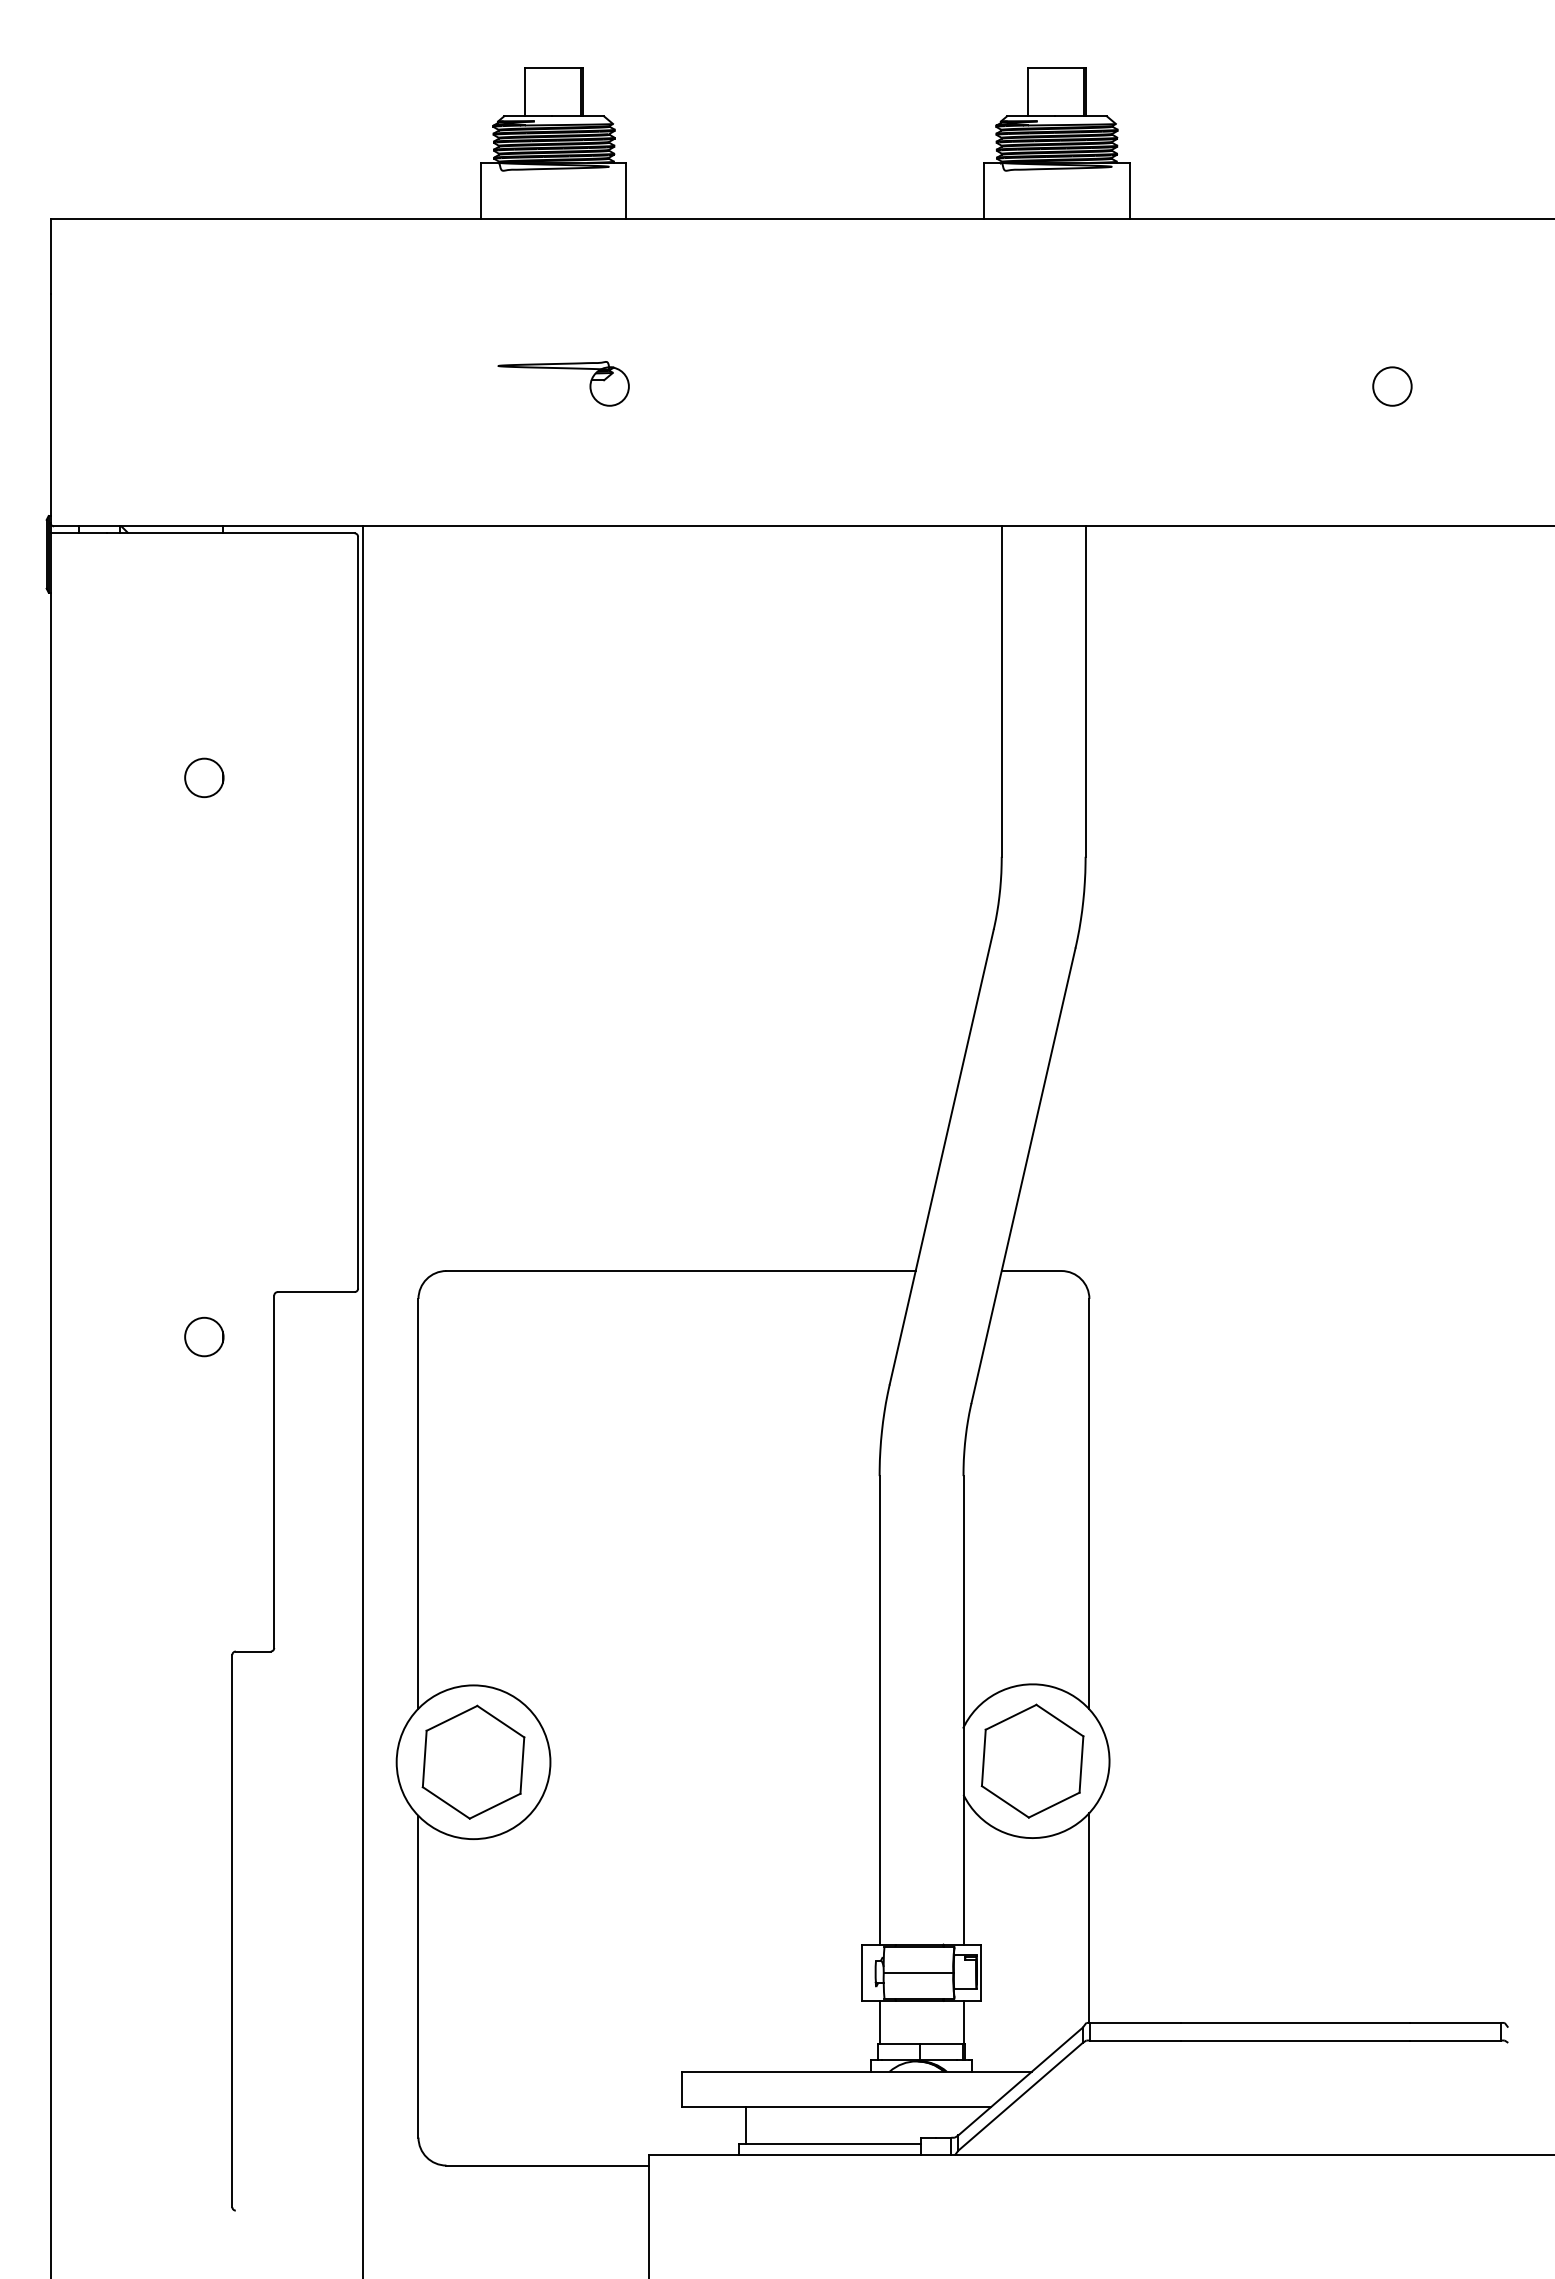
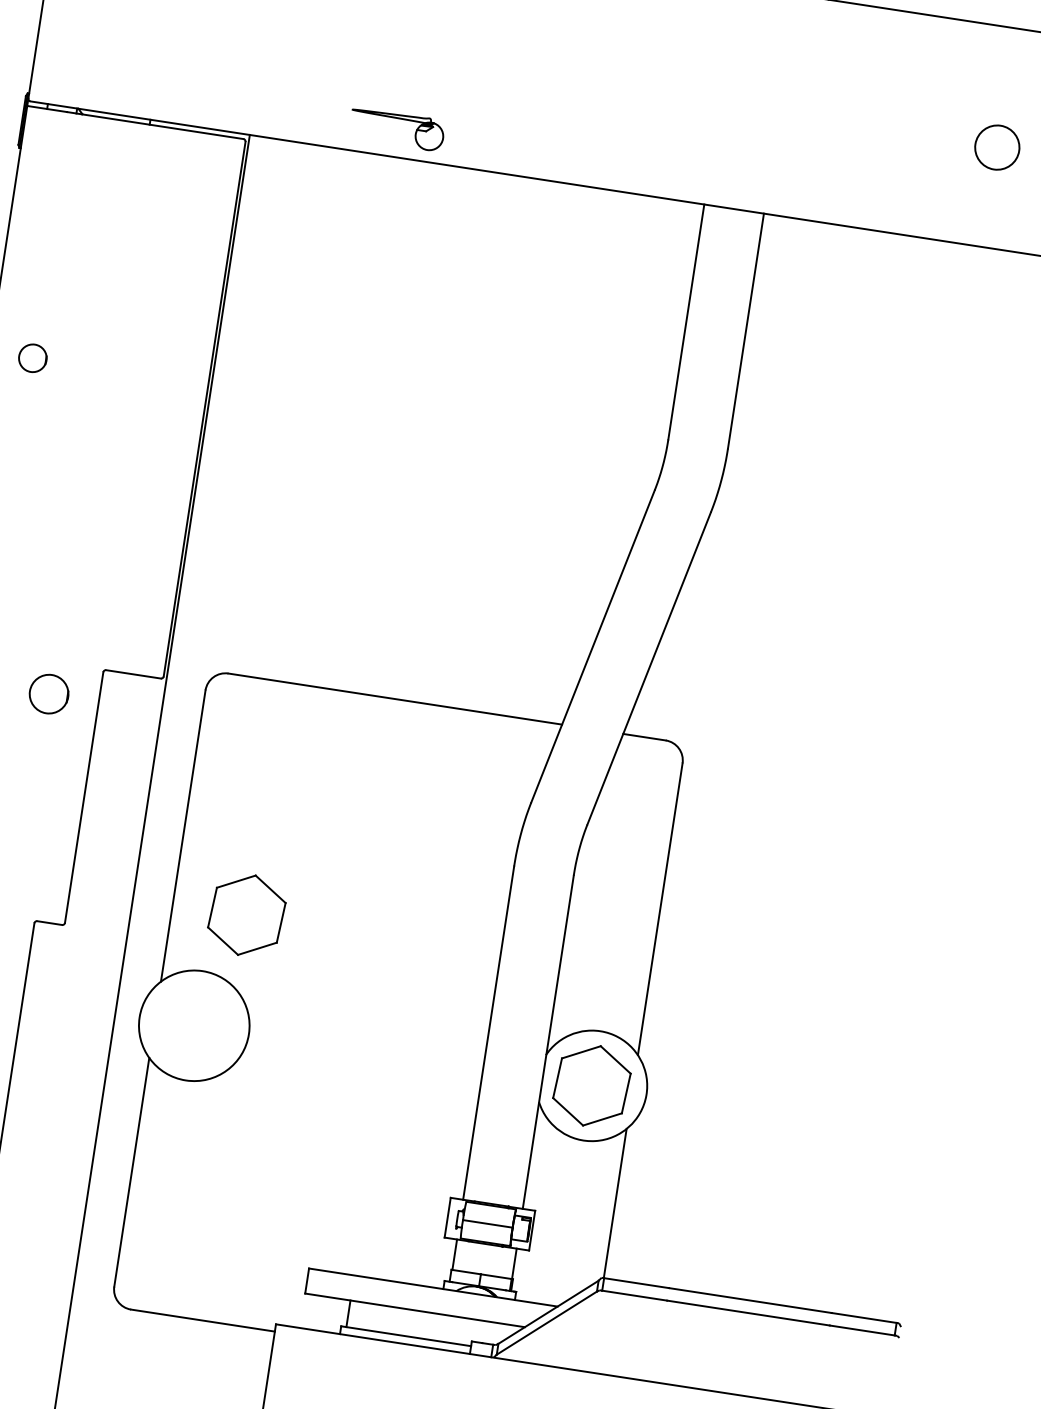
part: (563, 369) -> (398, 119), moved
circle: (1392, 386) -> (997, 147), size x1.6
part: (204, 777) -> (33, 358), moved
part: (204, 1336) -> (49, 693), size x1.4
part: (473, 1761) -> (246, 914), moved

